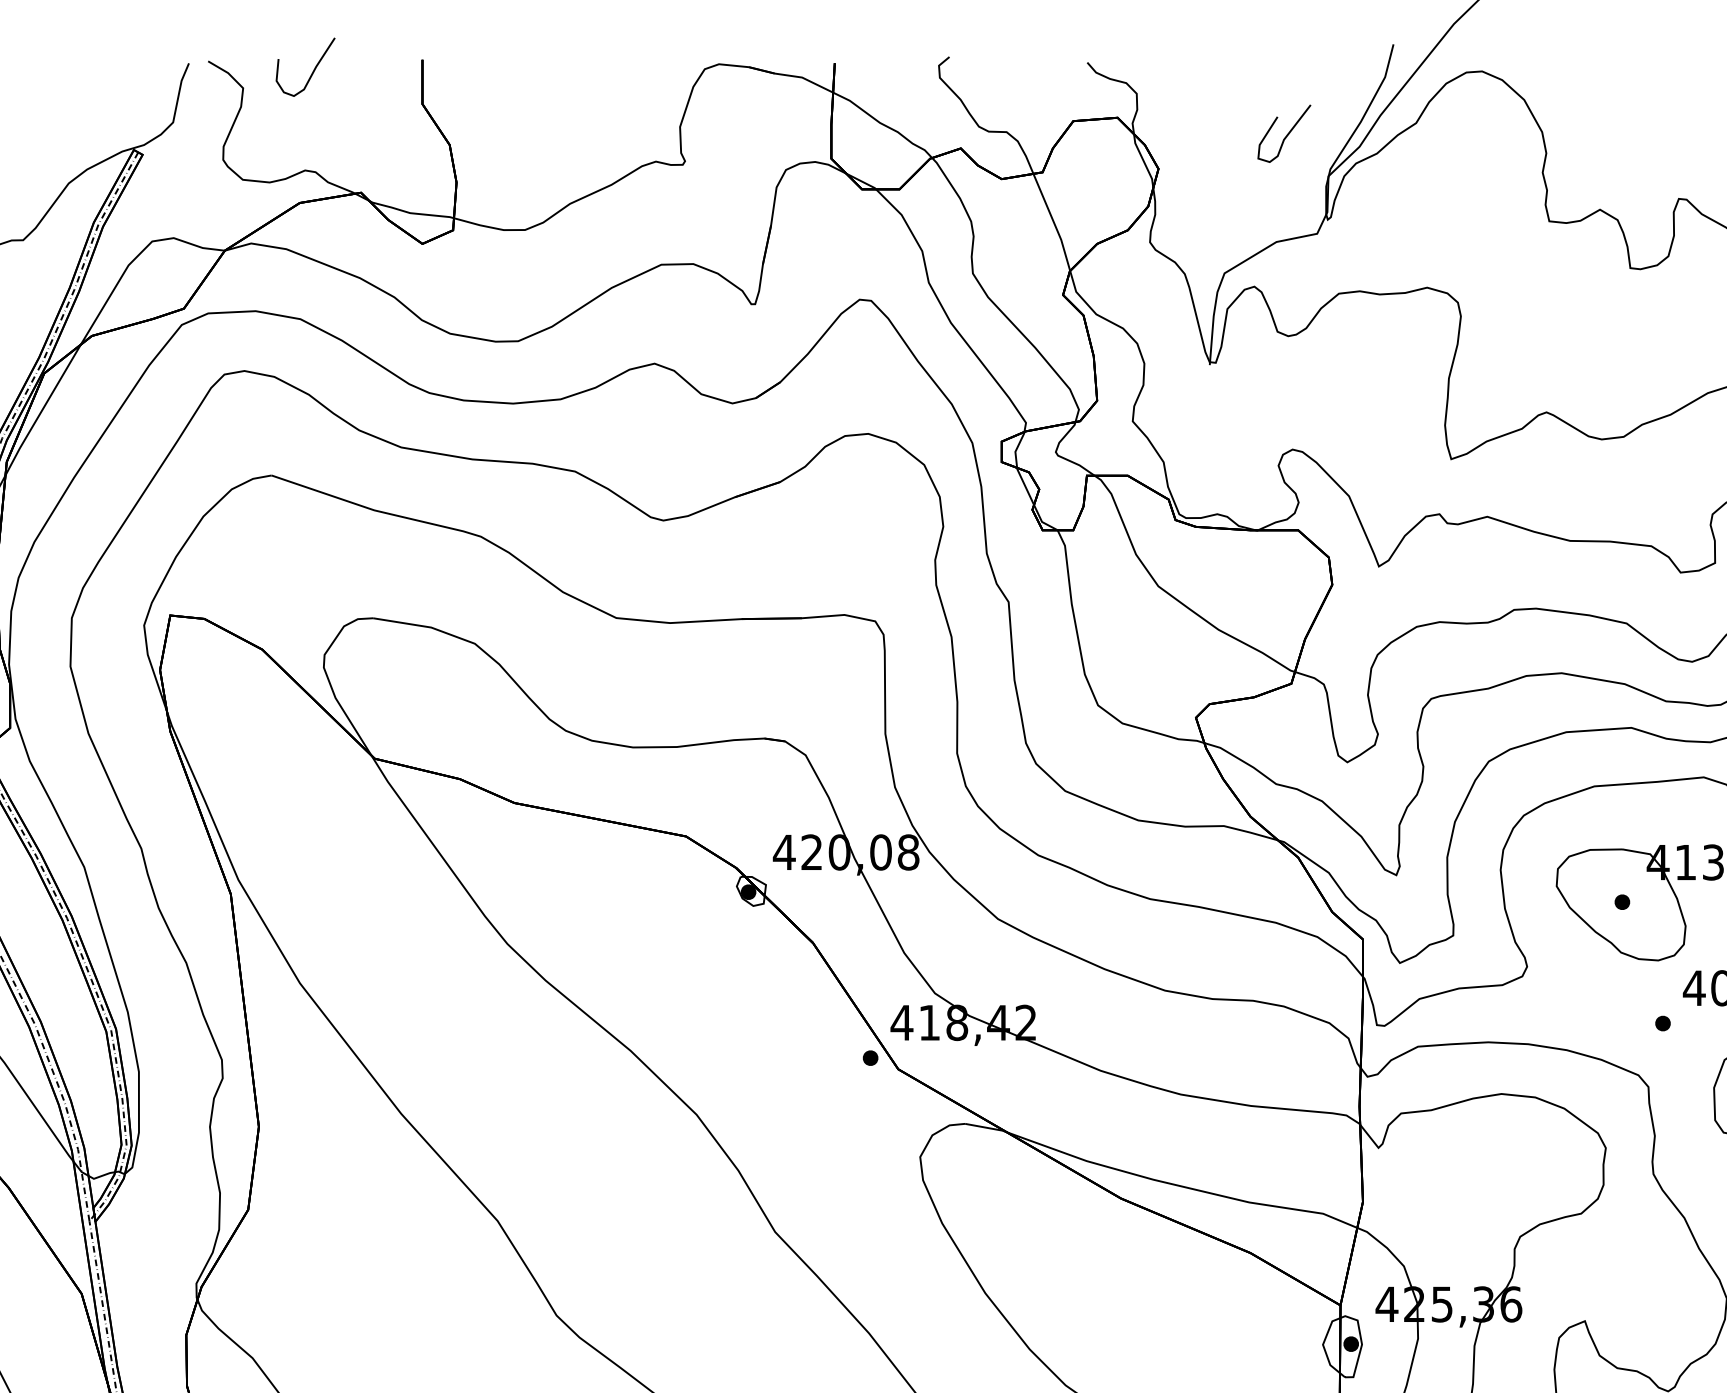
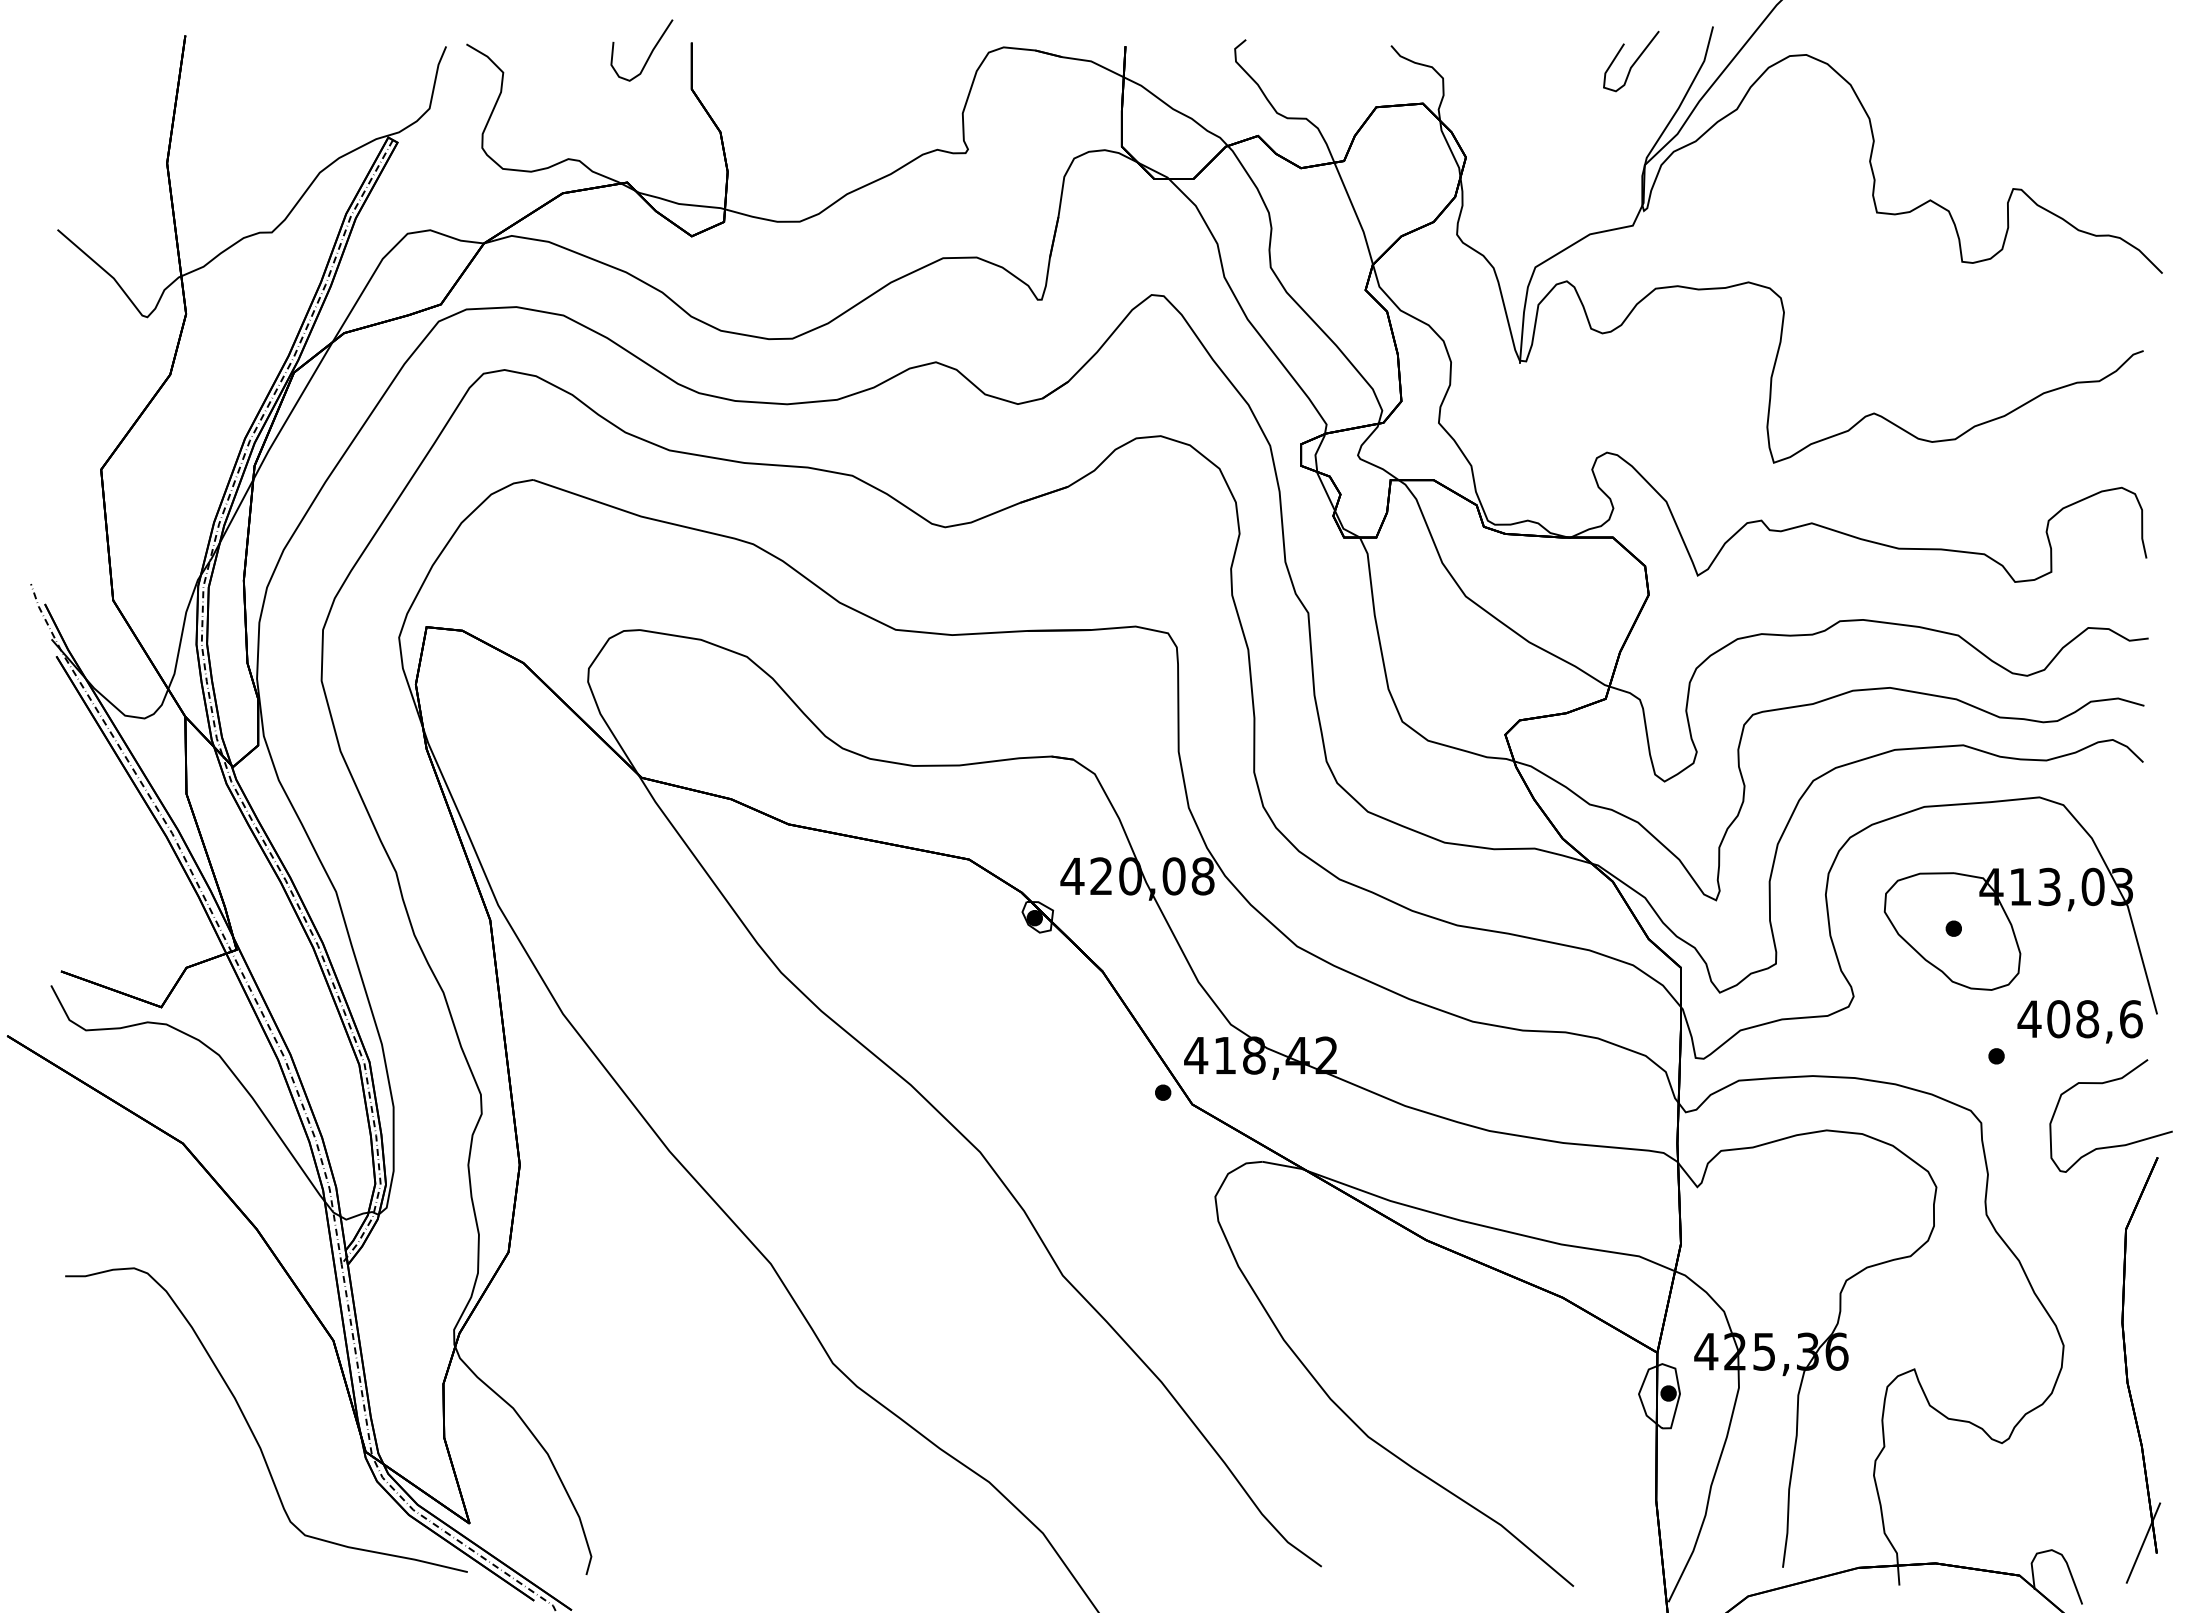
curve: (312, 71) -> (649, 54), moved
curve: (1286, 134) -> (1633, 62), moved

